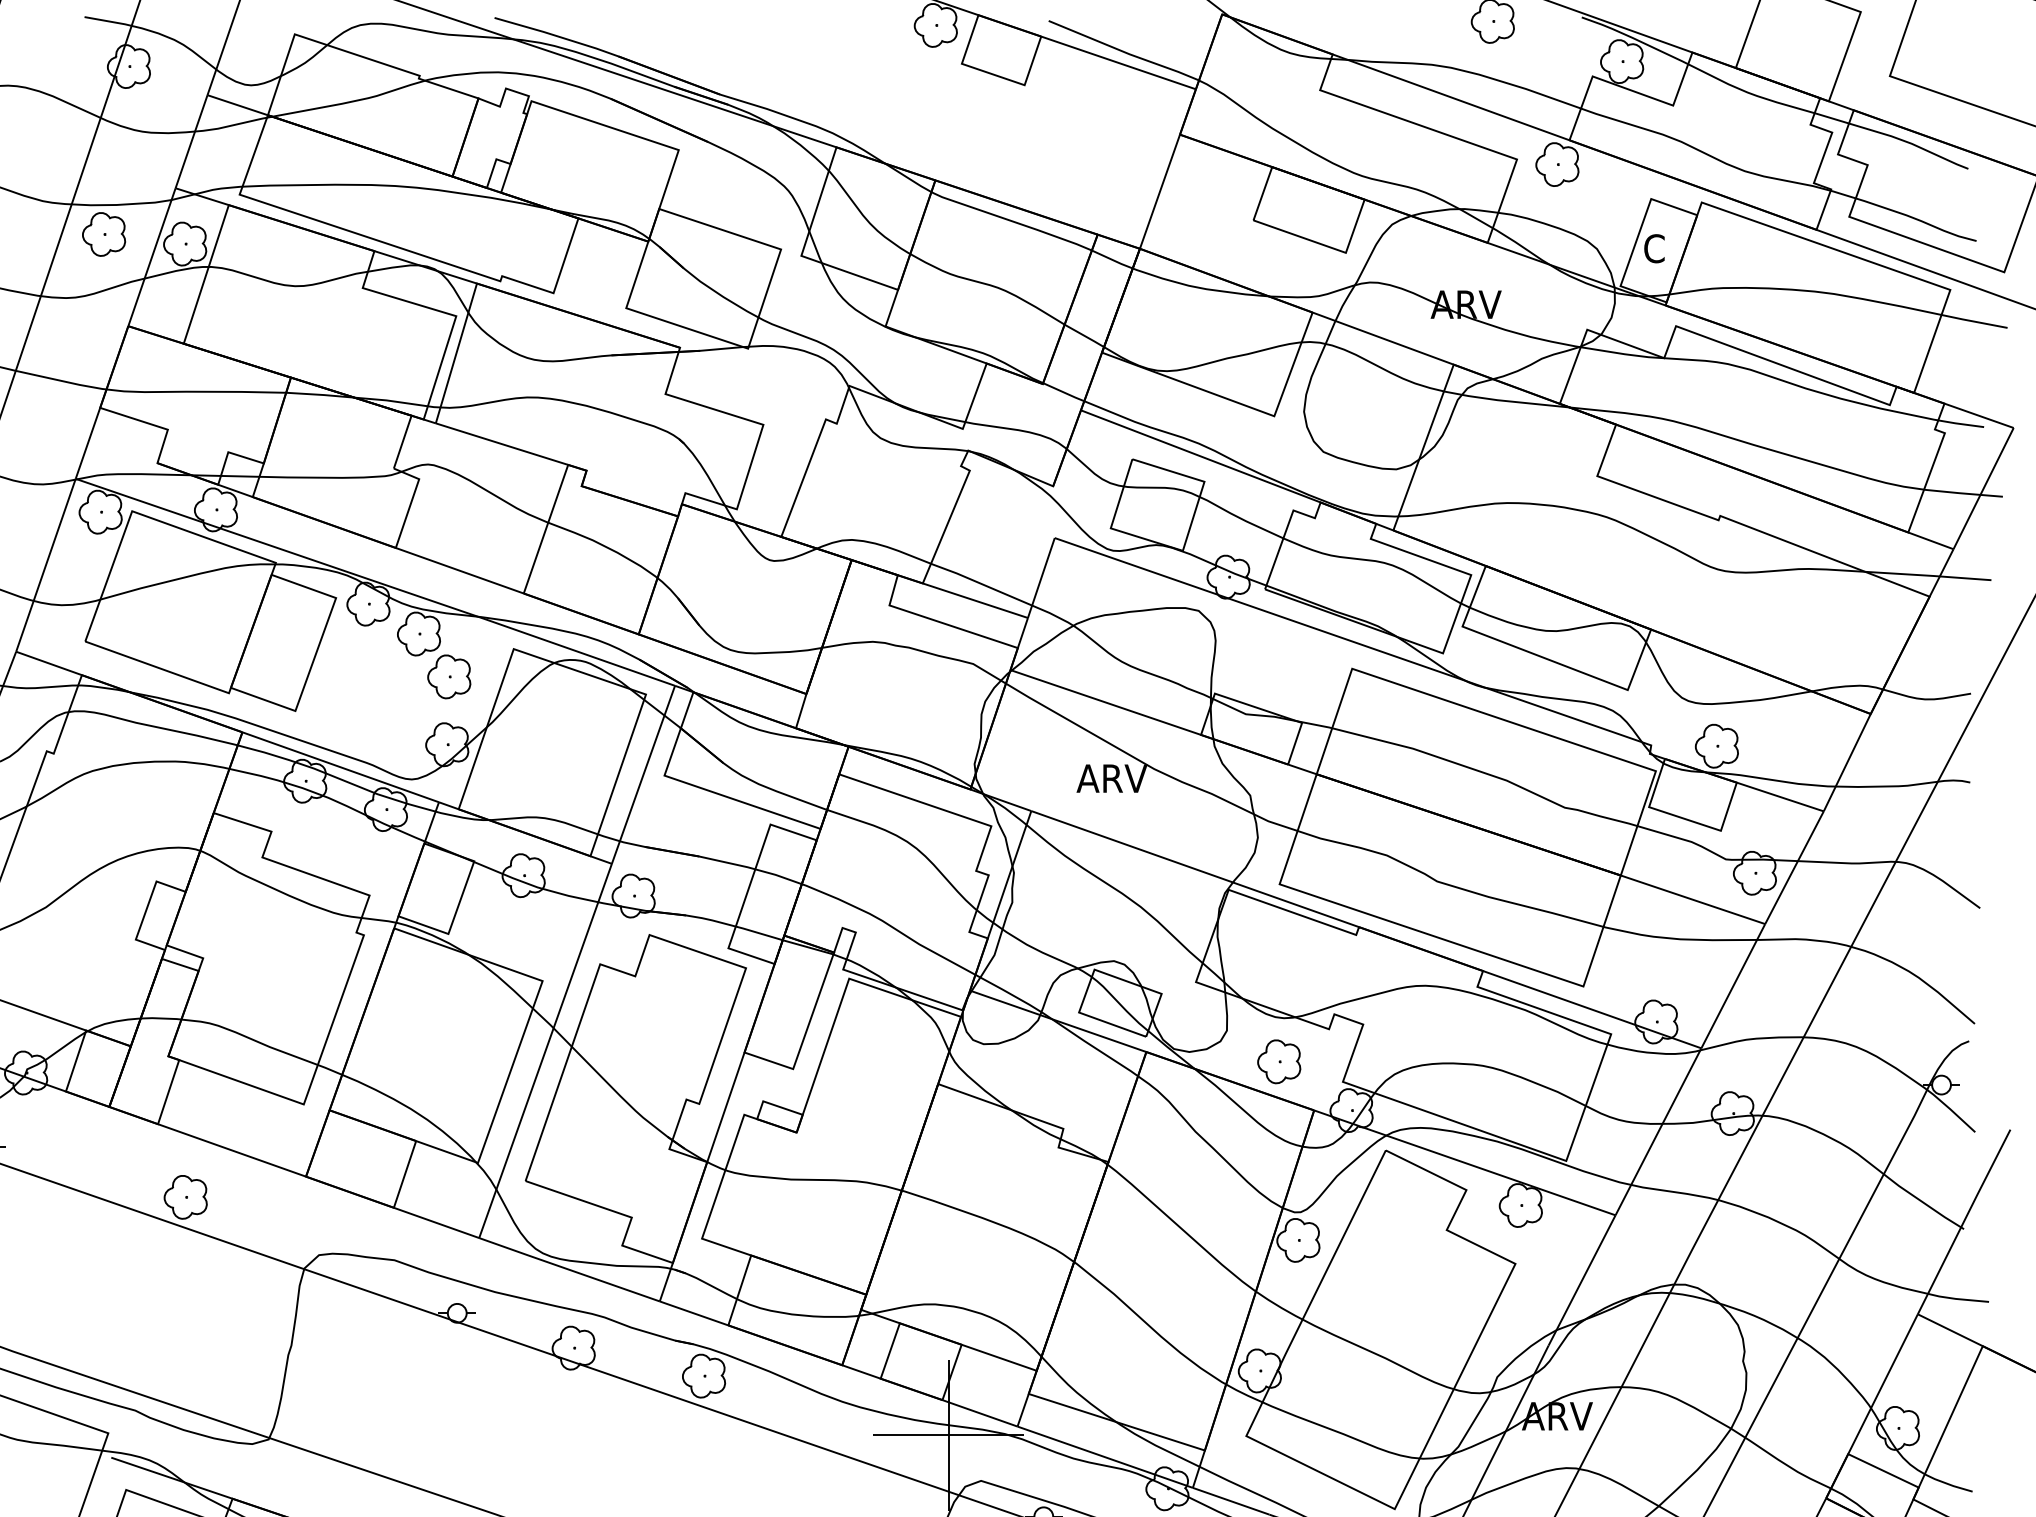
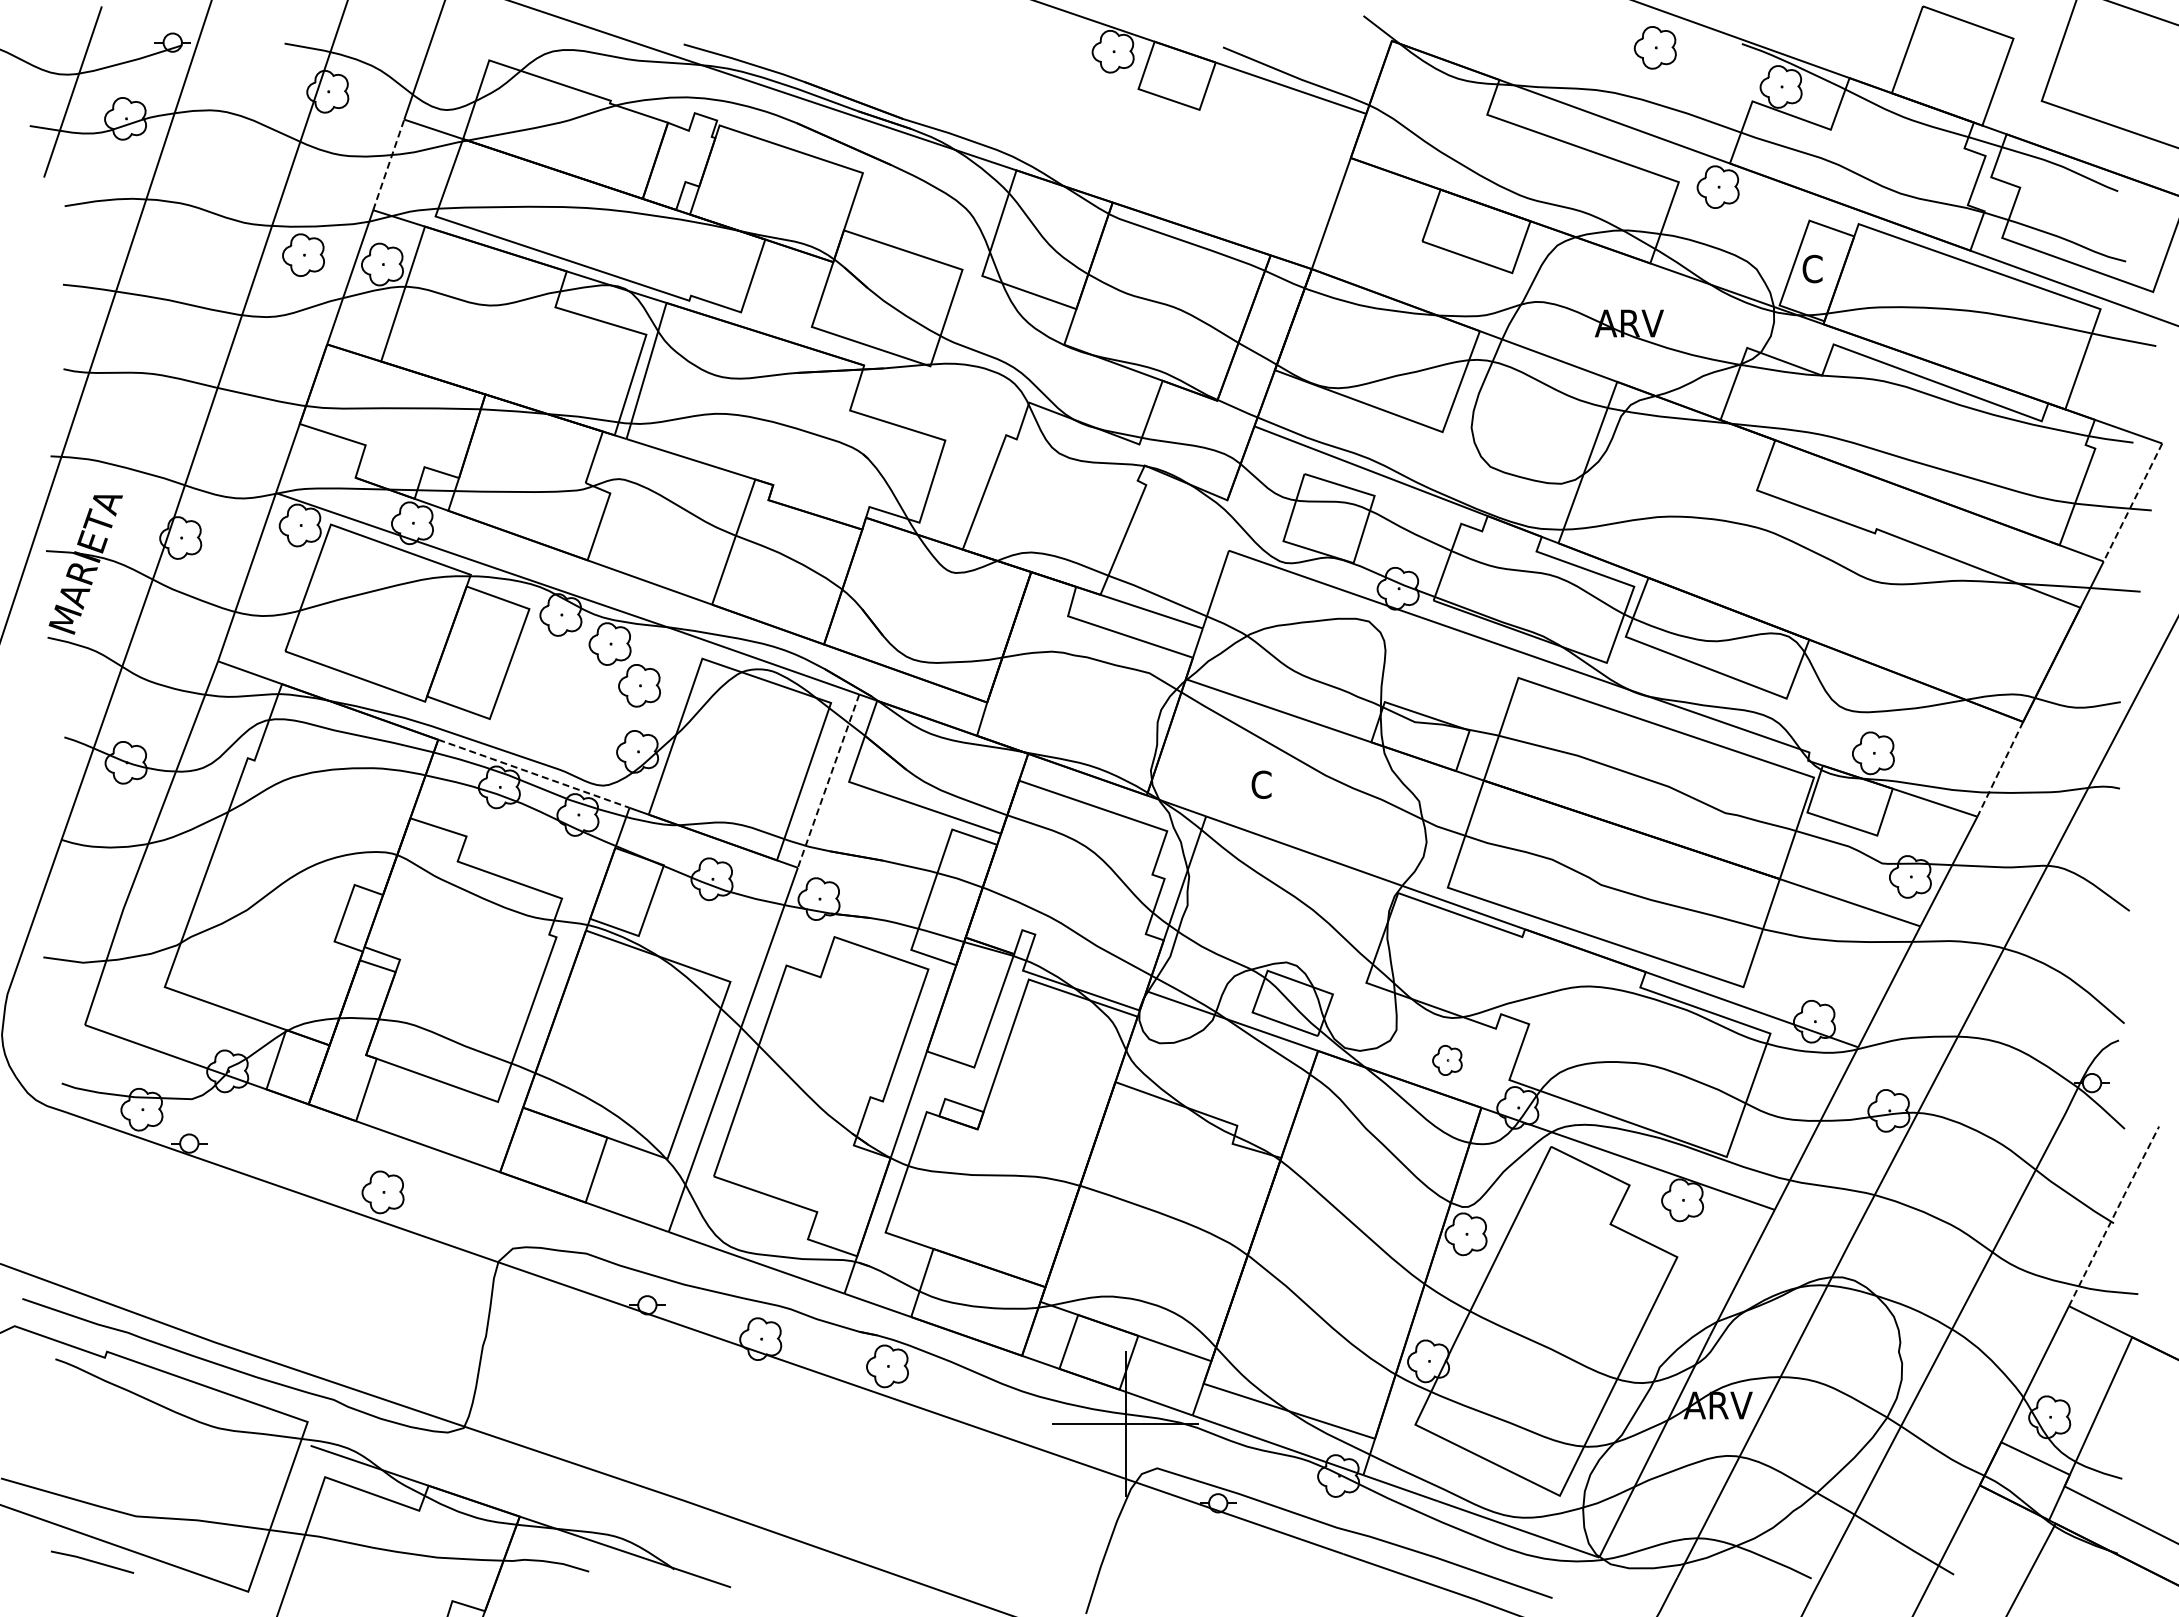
line: (191, 141) -> (388, 164), solid -> dashed
line: (1984, 488) -> (2133, 502), solid -> dashed
line: (1847, 762) -> (2000, 769), solid -> dashed
line: (340, 766) -> (533, 773), solid -> dashed
line: (643, 775) -> (828, 781), solid -> dashed
text: (1111, 778) -> (1284, 784), ARV -> C
part: (1279, 1061) -> (1447, 1060), size x0.7
line: (1964, 1220) -> (2114, 1214), solid -> dashed

